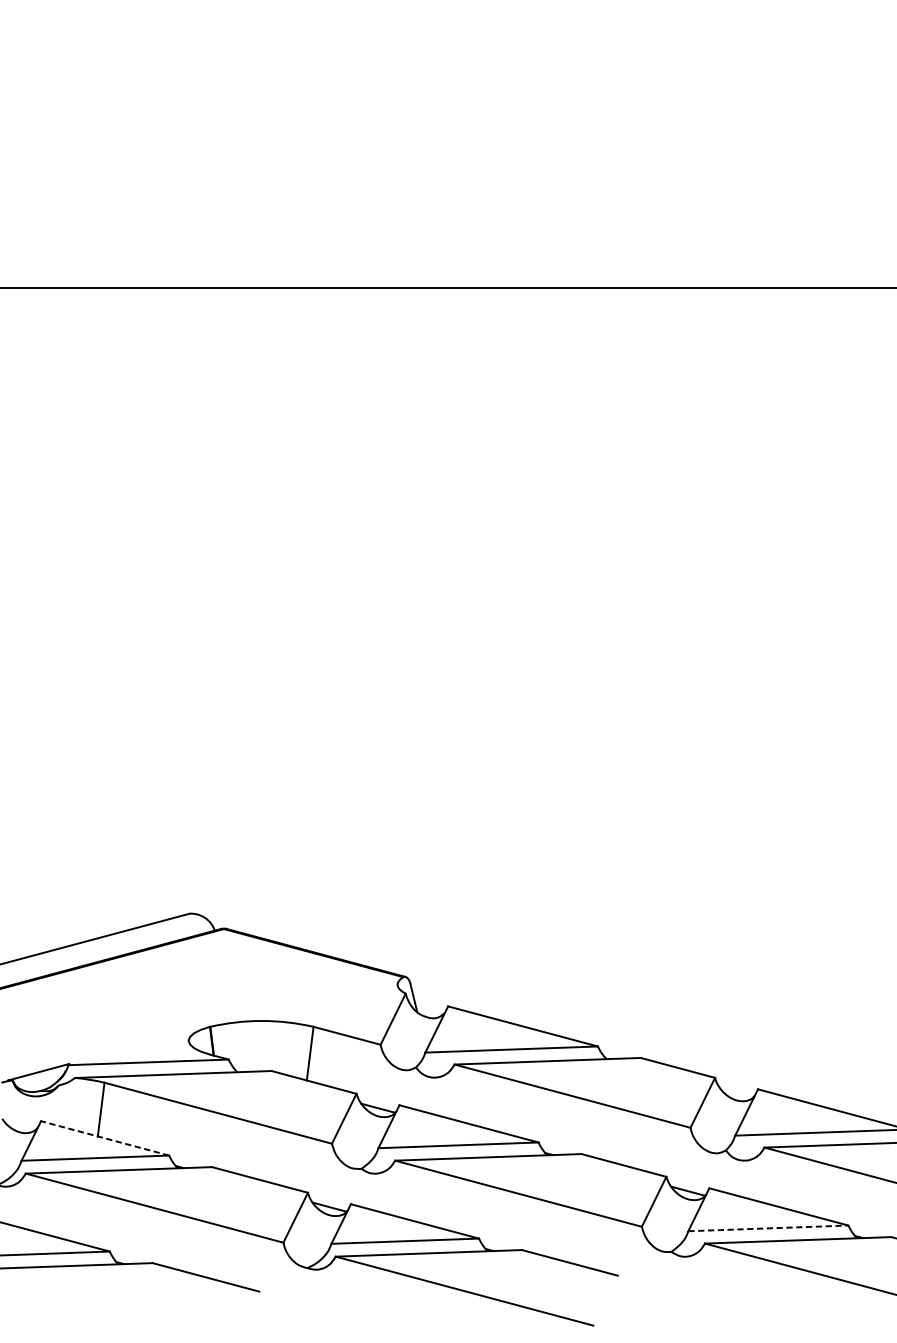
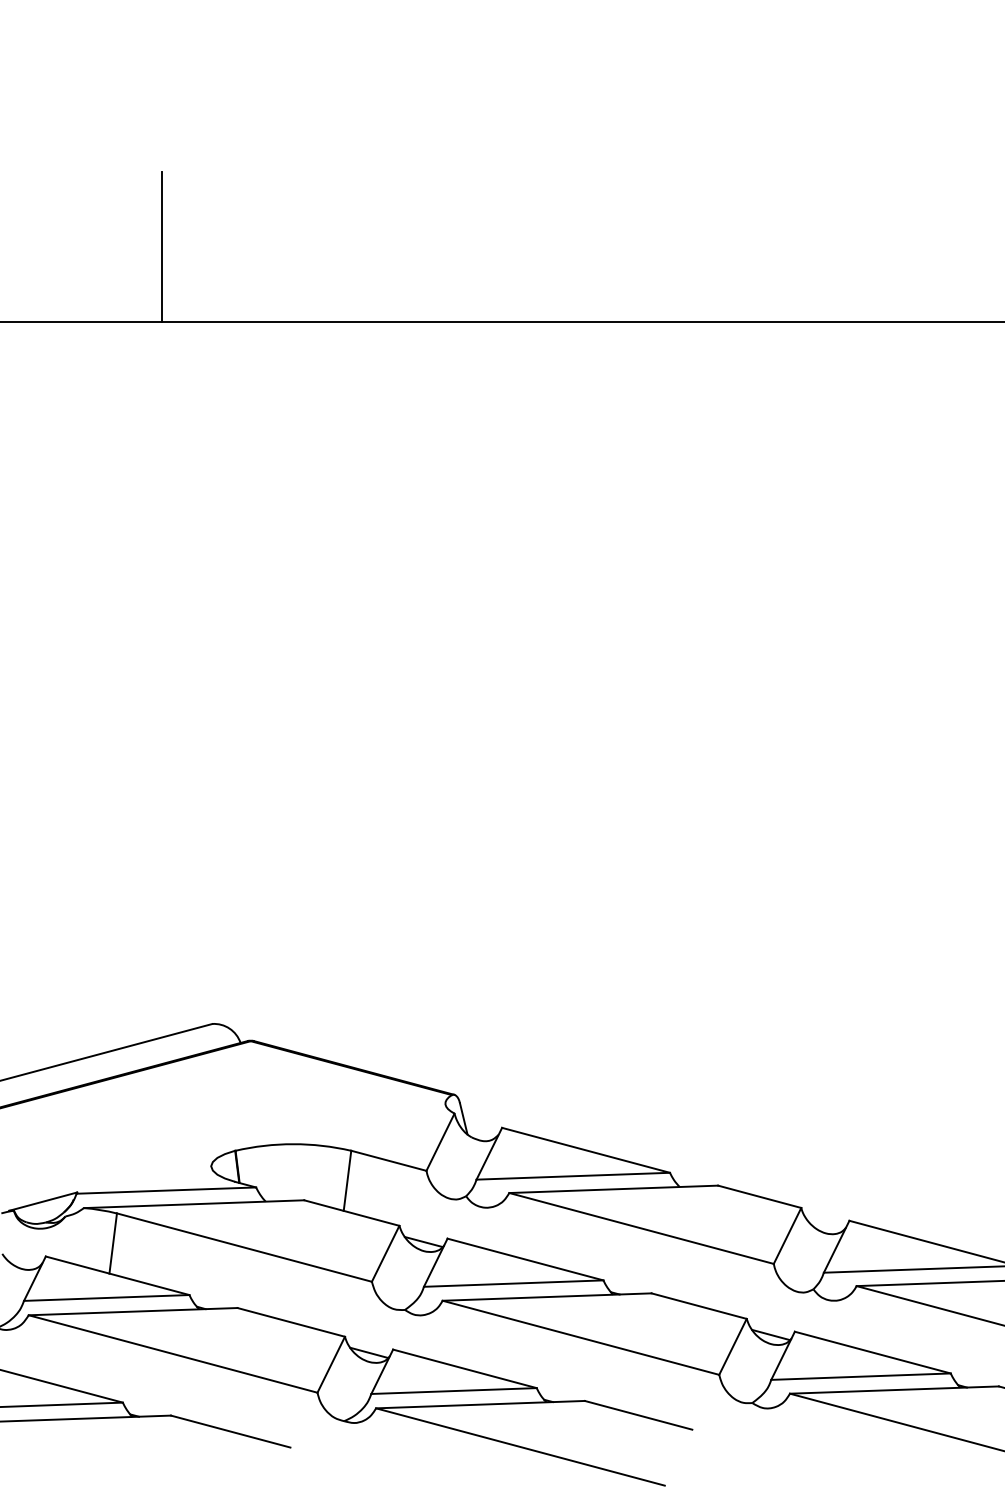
line: (144, 220) -> (161, 247), added
line: (105, 1138) -> (117, 1275), dashed -> solid
line: (768, 1228) -> (861, 1376), dashed -> solid

